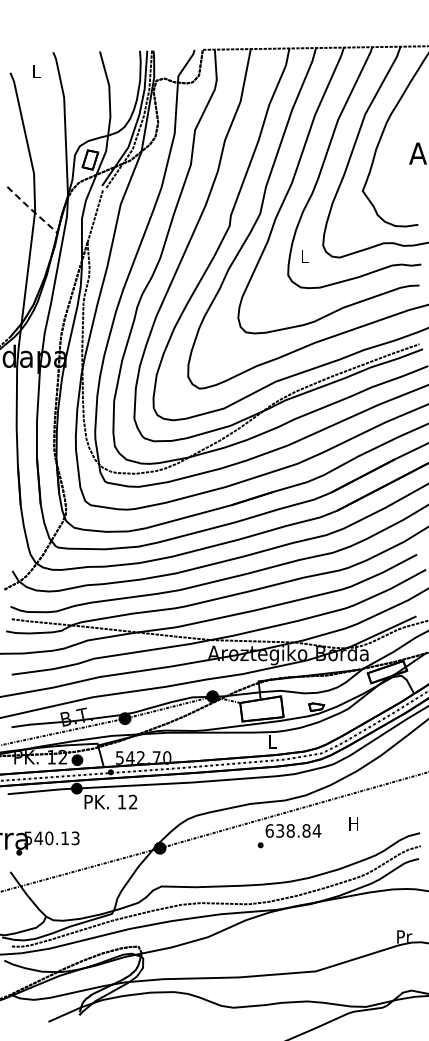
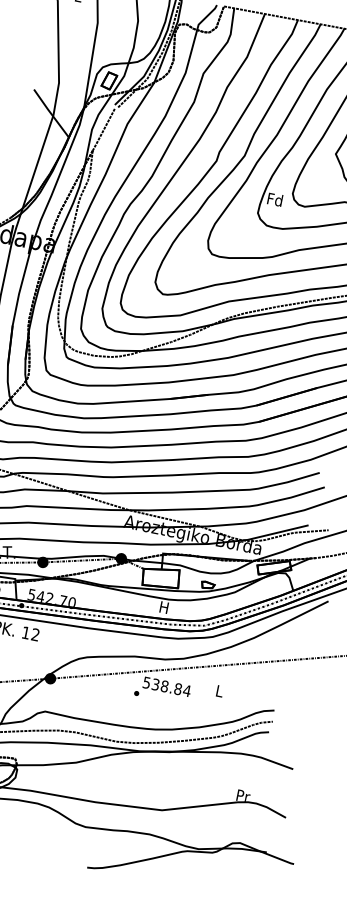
line: (31, 210) -> (50, 113), dashed -> solid
text: (304, 256) -> (275, 199), L -> Fd
text: (272, 741) -> (164, 607), L -> H
text: (353, 823) -> (219, 690), H -> L
text: (269, 830) -> (146, 682), 638.84 -> 538.84

